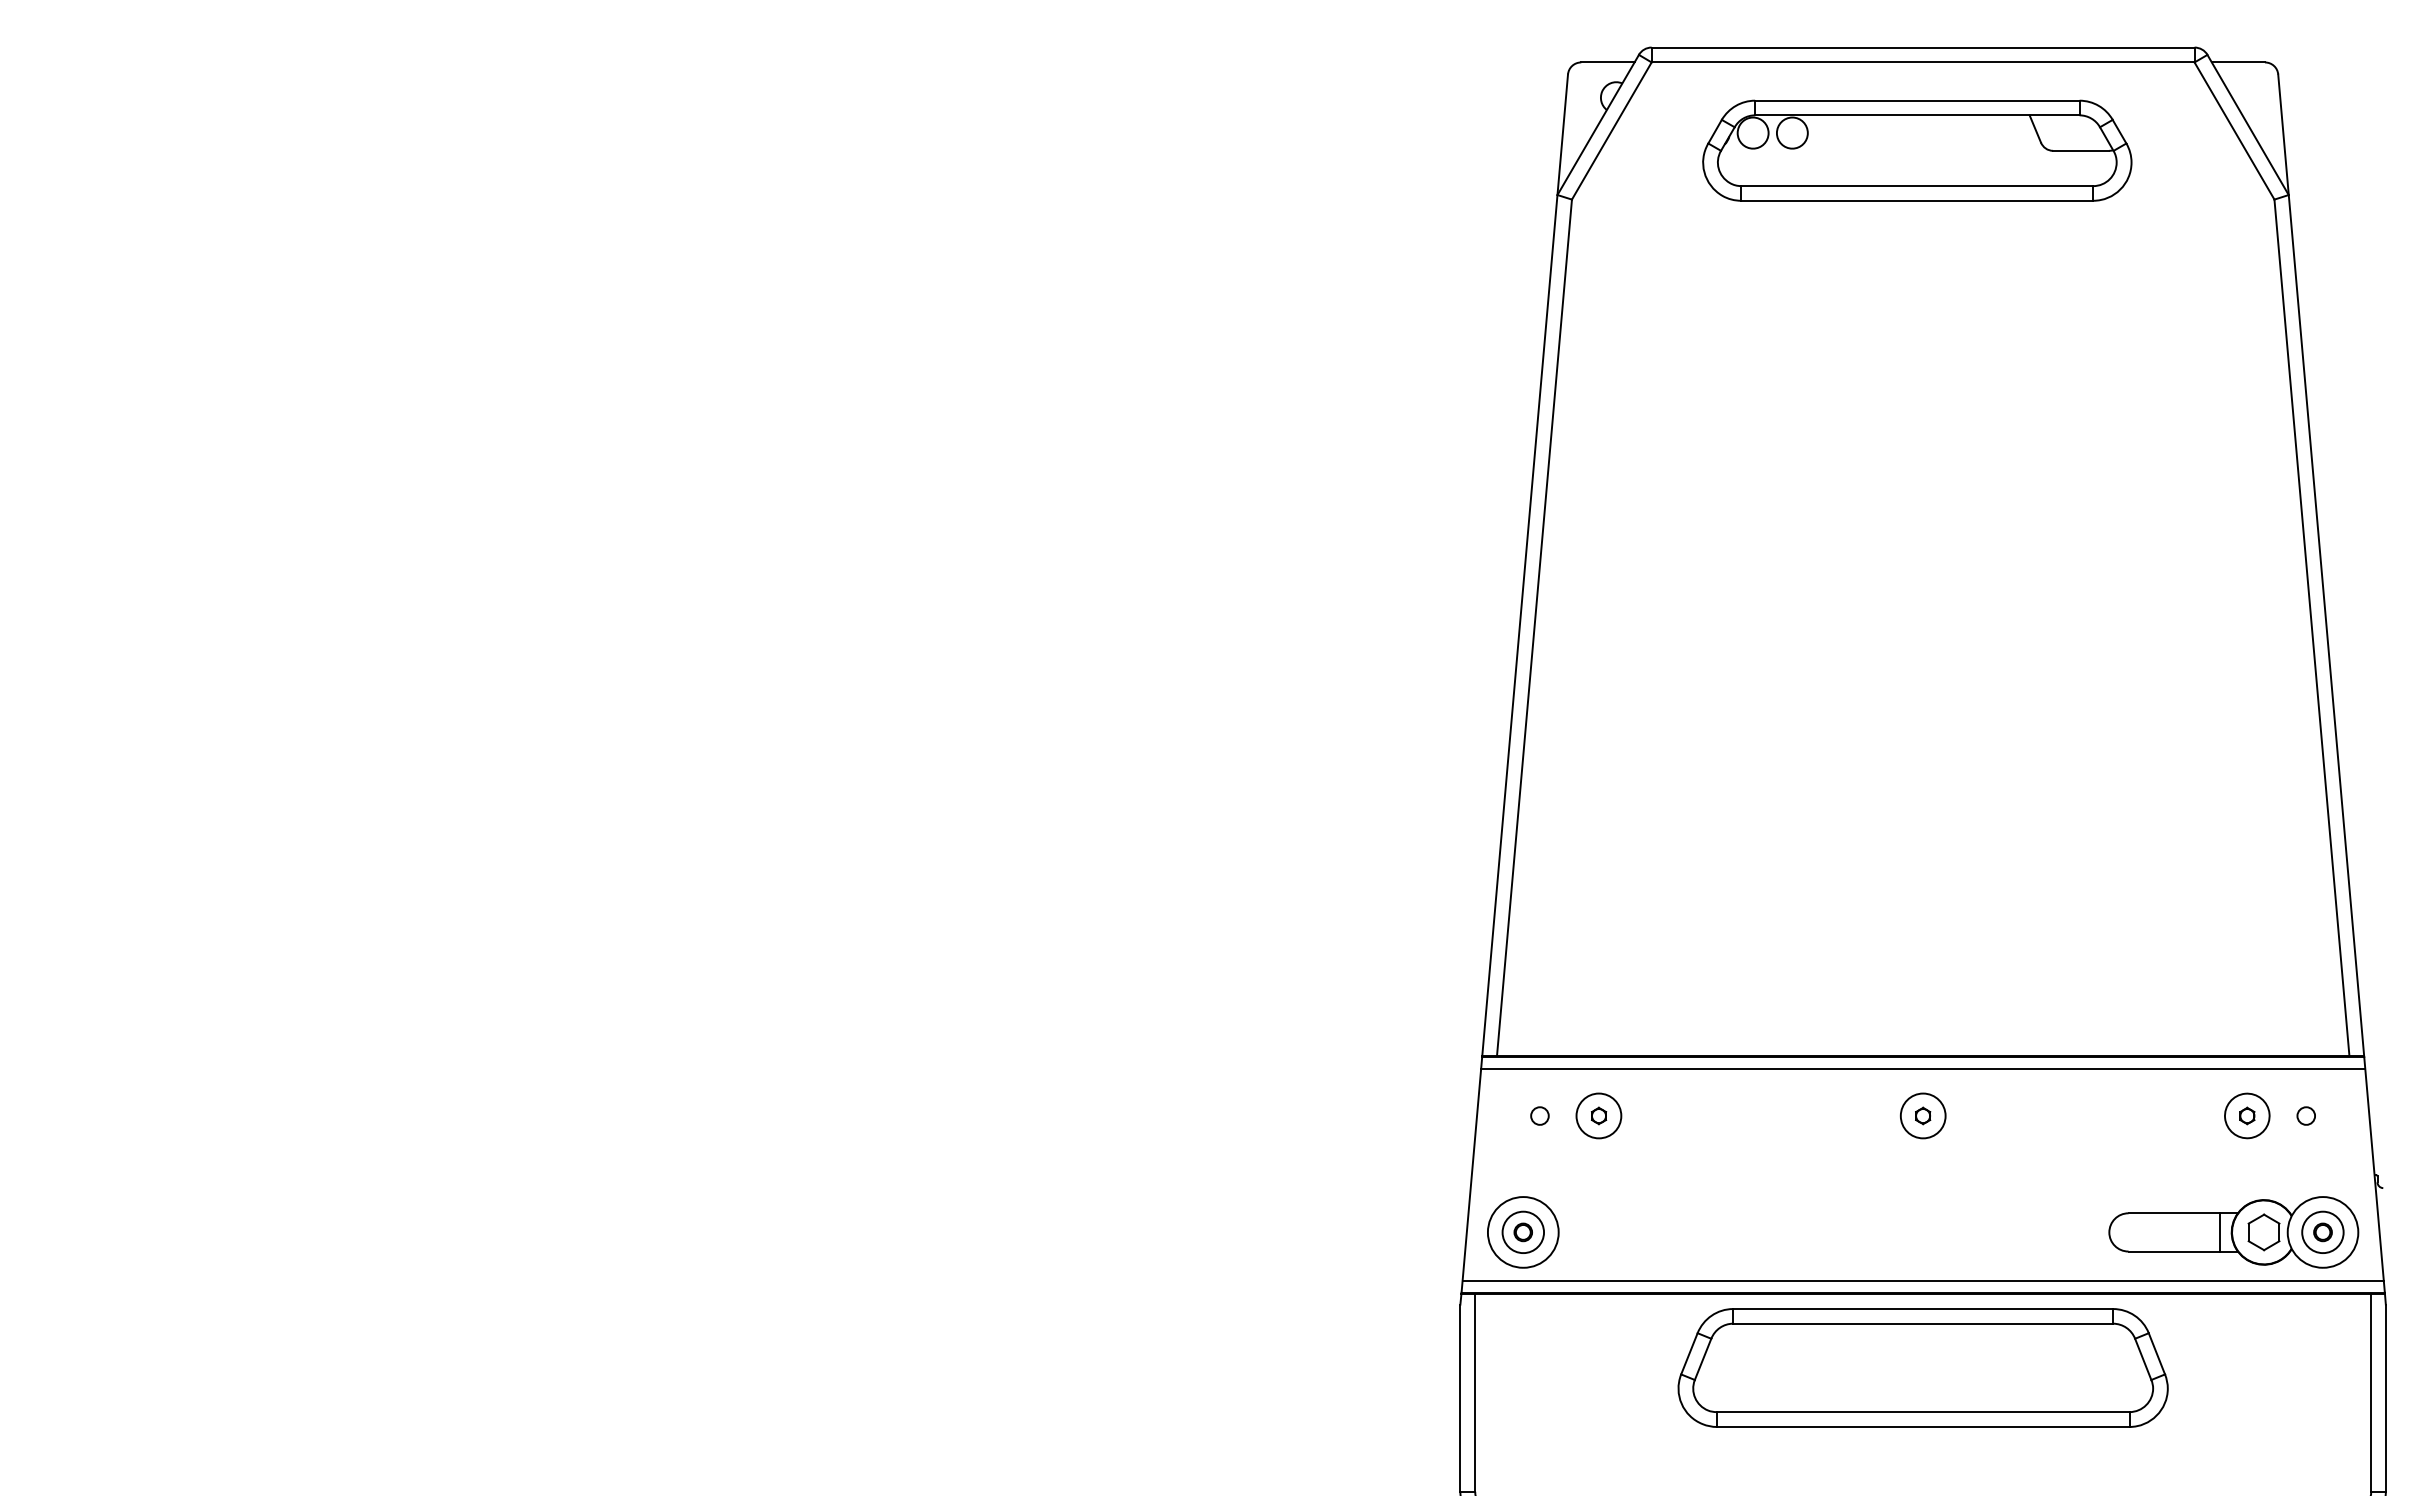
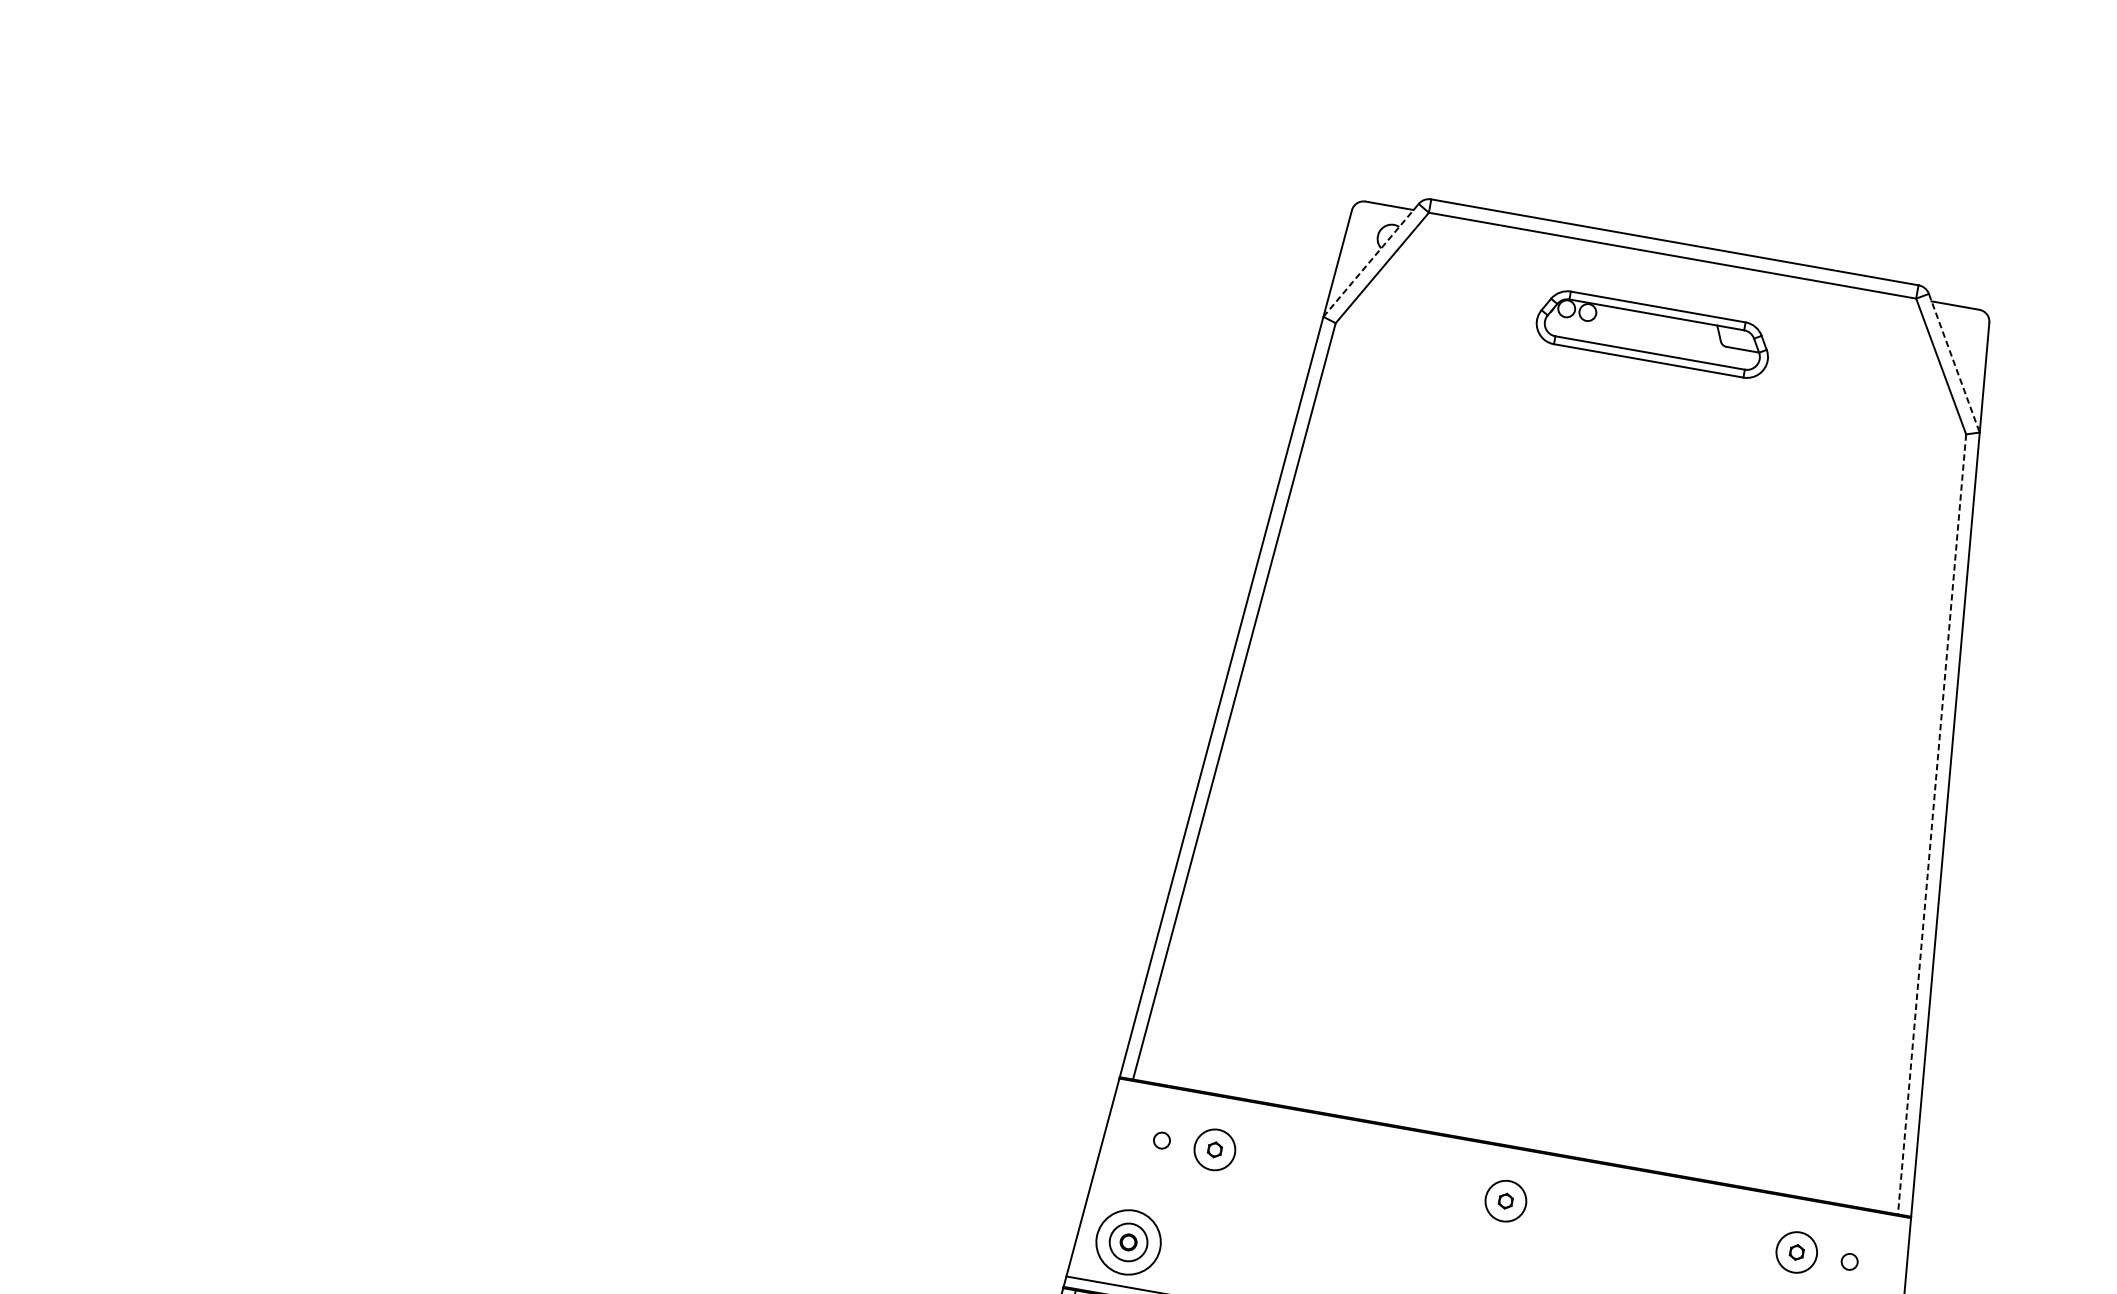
line: (1598, 124) -> (1371, 260), solid -> dashed
line: (2248, 124) -> (1954, 362), solid -> dashed
part: (1917, 150) -> (1653, 333), size x0.6
line: (2311, 627) -> (1931, 824), solid -> dashed
line: (1922, 1068) -> (1512, 1158), removed

